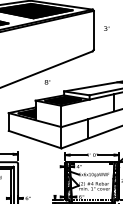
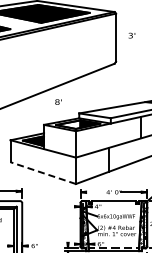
fill: (54, 100) -> (67, 124), removed
line: (34, 139) -> (42, 172), solid -> dashed
line: (75, 155) -> (93, 192), removed

